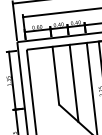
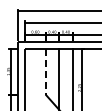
line: (55, 75) -> (45, 71), solid -> dashed

